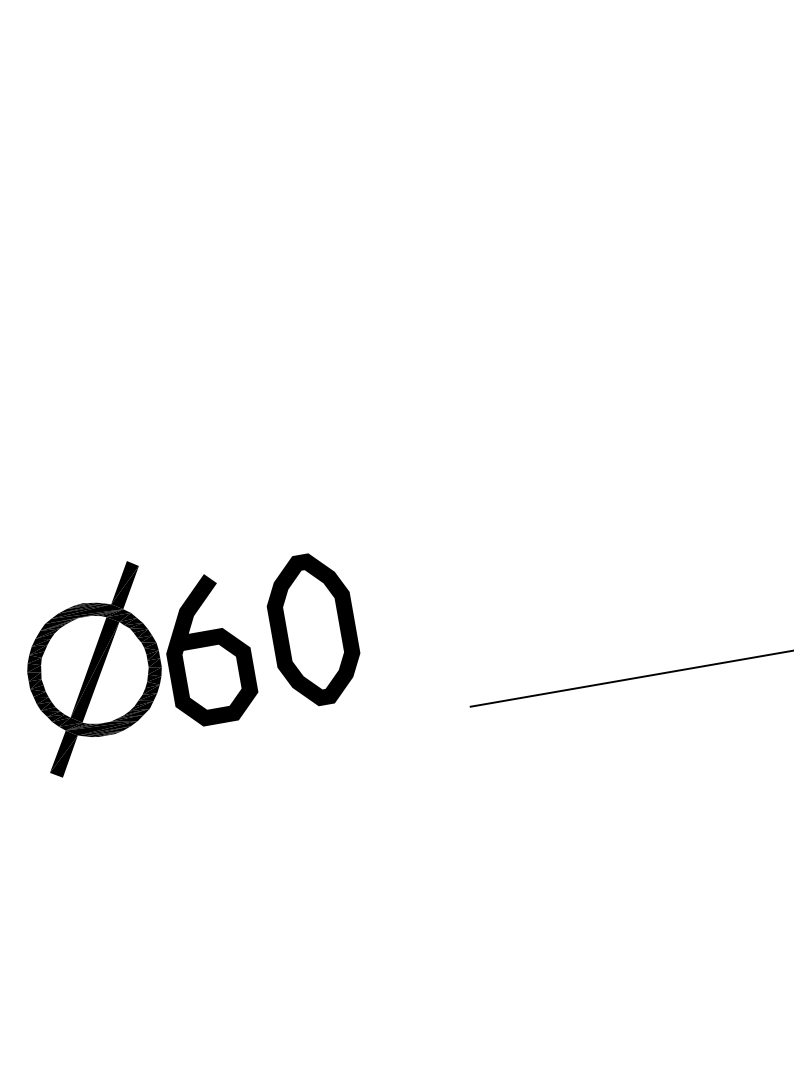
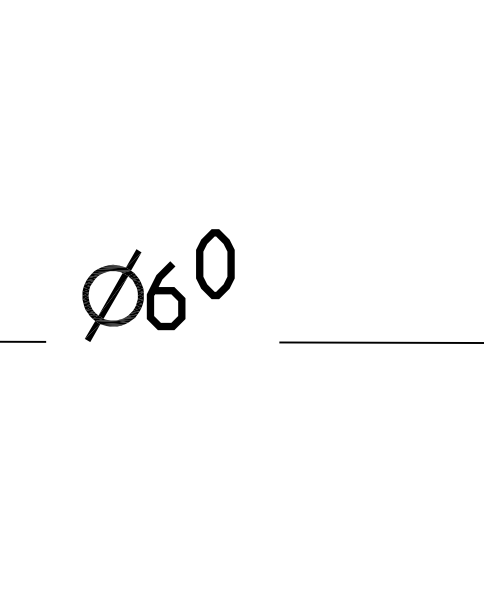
part: (313, 630) -> (215, 264), moved

